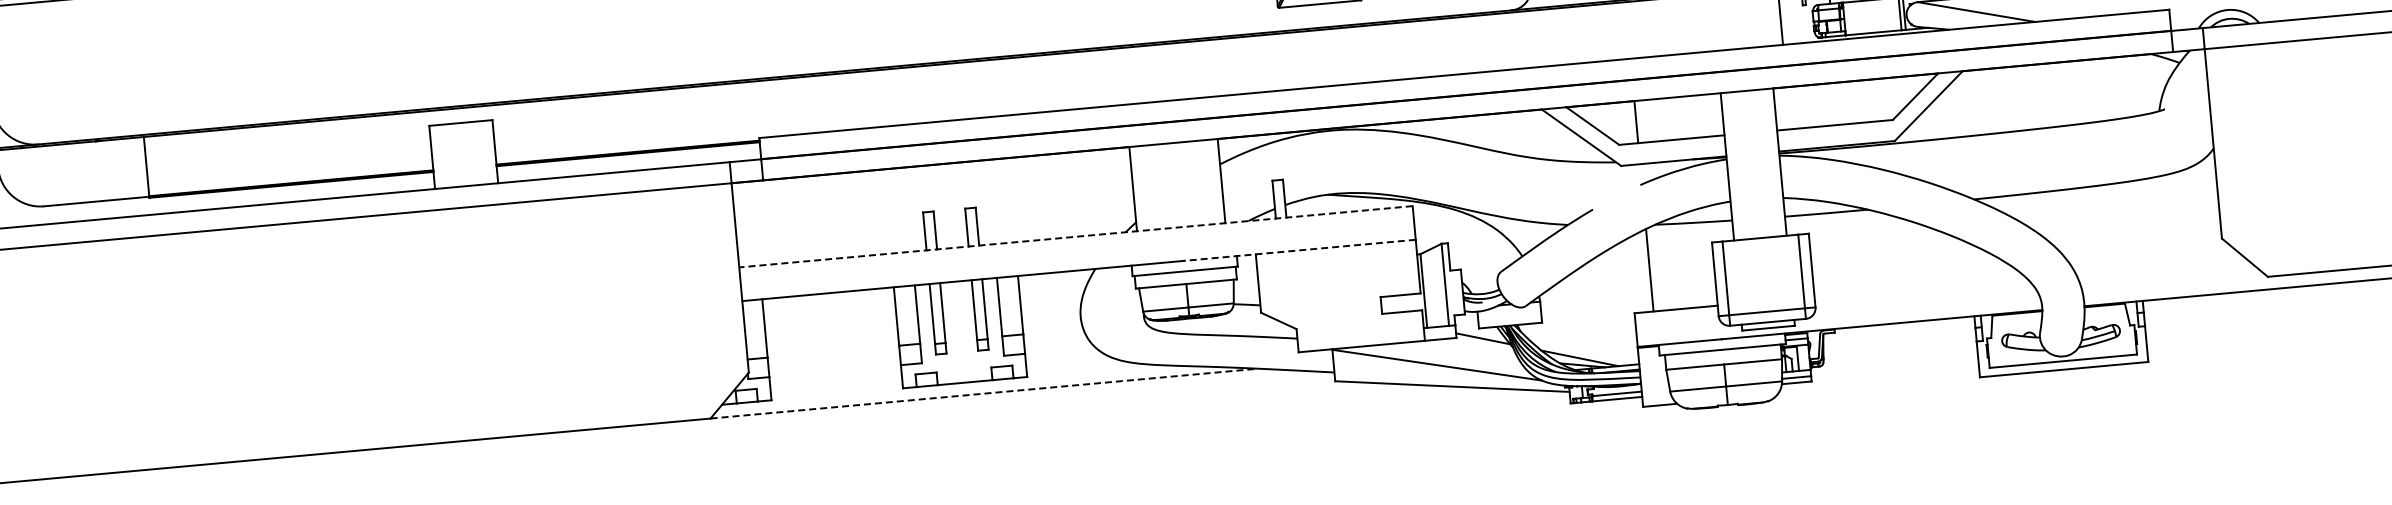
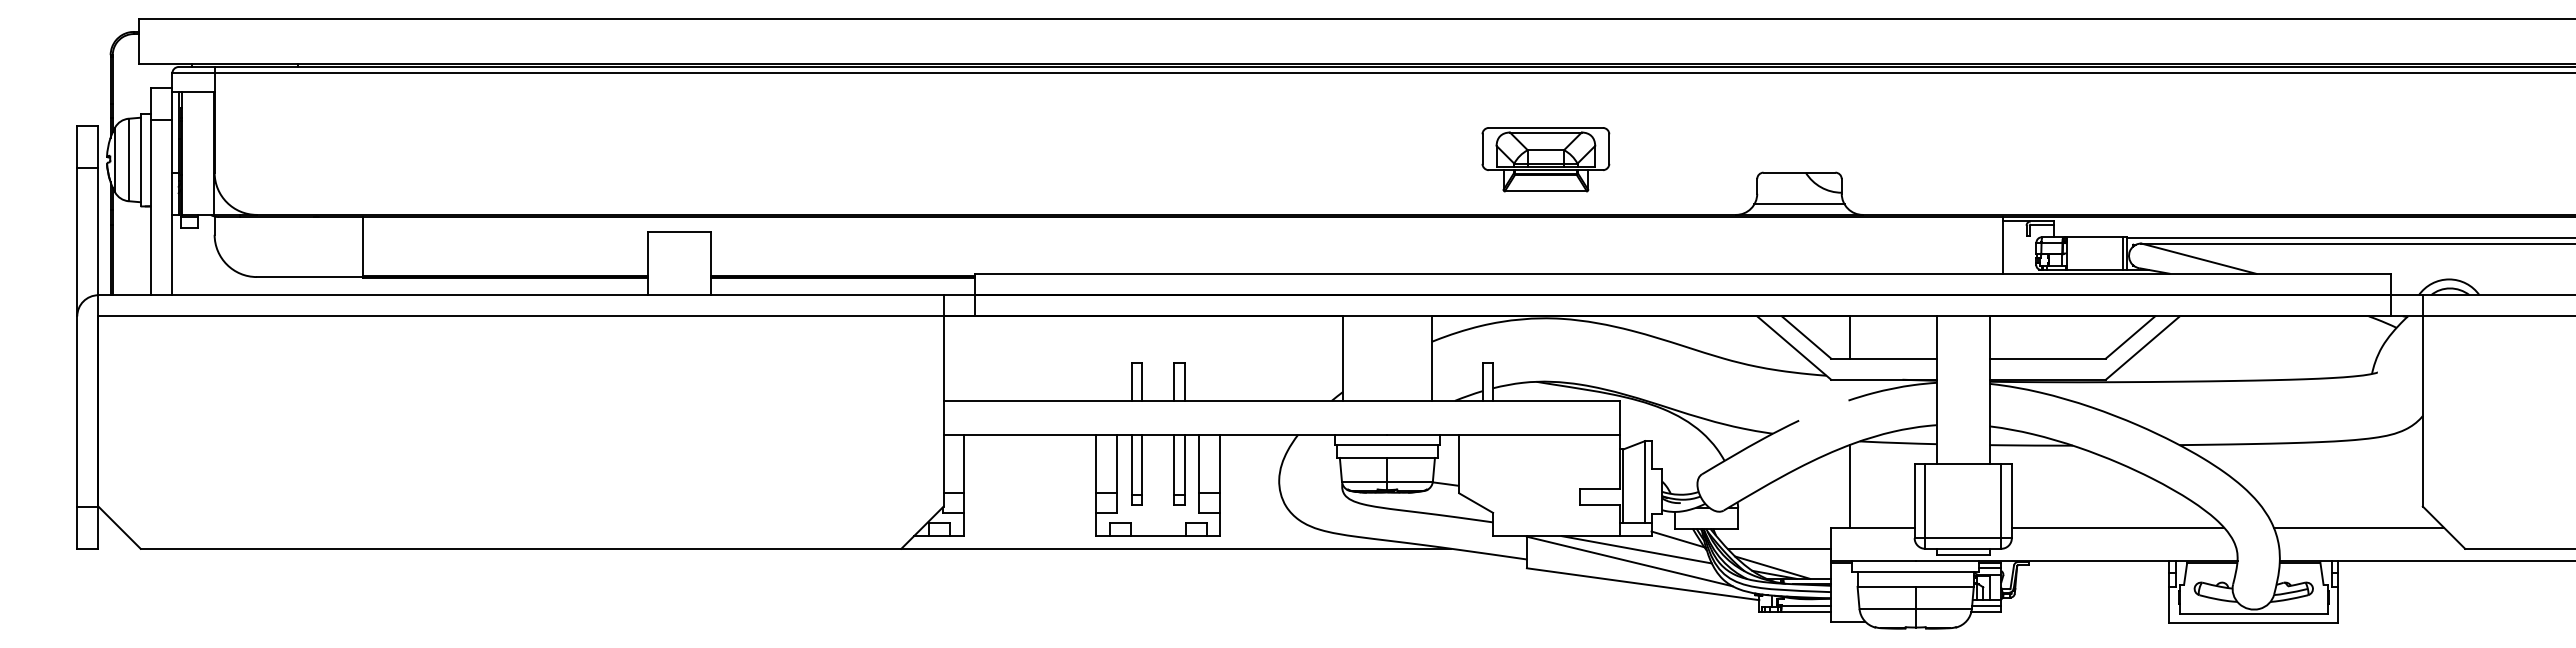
line: (1075, 236) -> (1281, 400), dashed -> solid
line: (1299, 250) -> (1503, 434), dashed -> solid
line: (2159, 265) -> (2358, 527), added
line: (1919, 287) -> (2117, 527), added
line: (1585, 338) -> (1779, 548), added
line: (1442, 352) -> (1636, 549), added
line: (984, 393) -> (1176, 548), dashed -> solid

